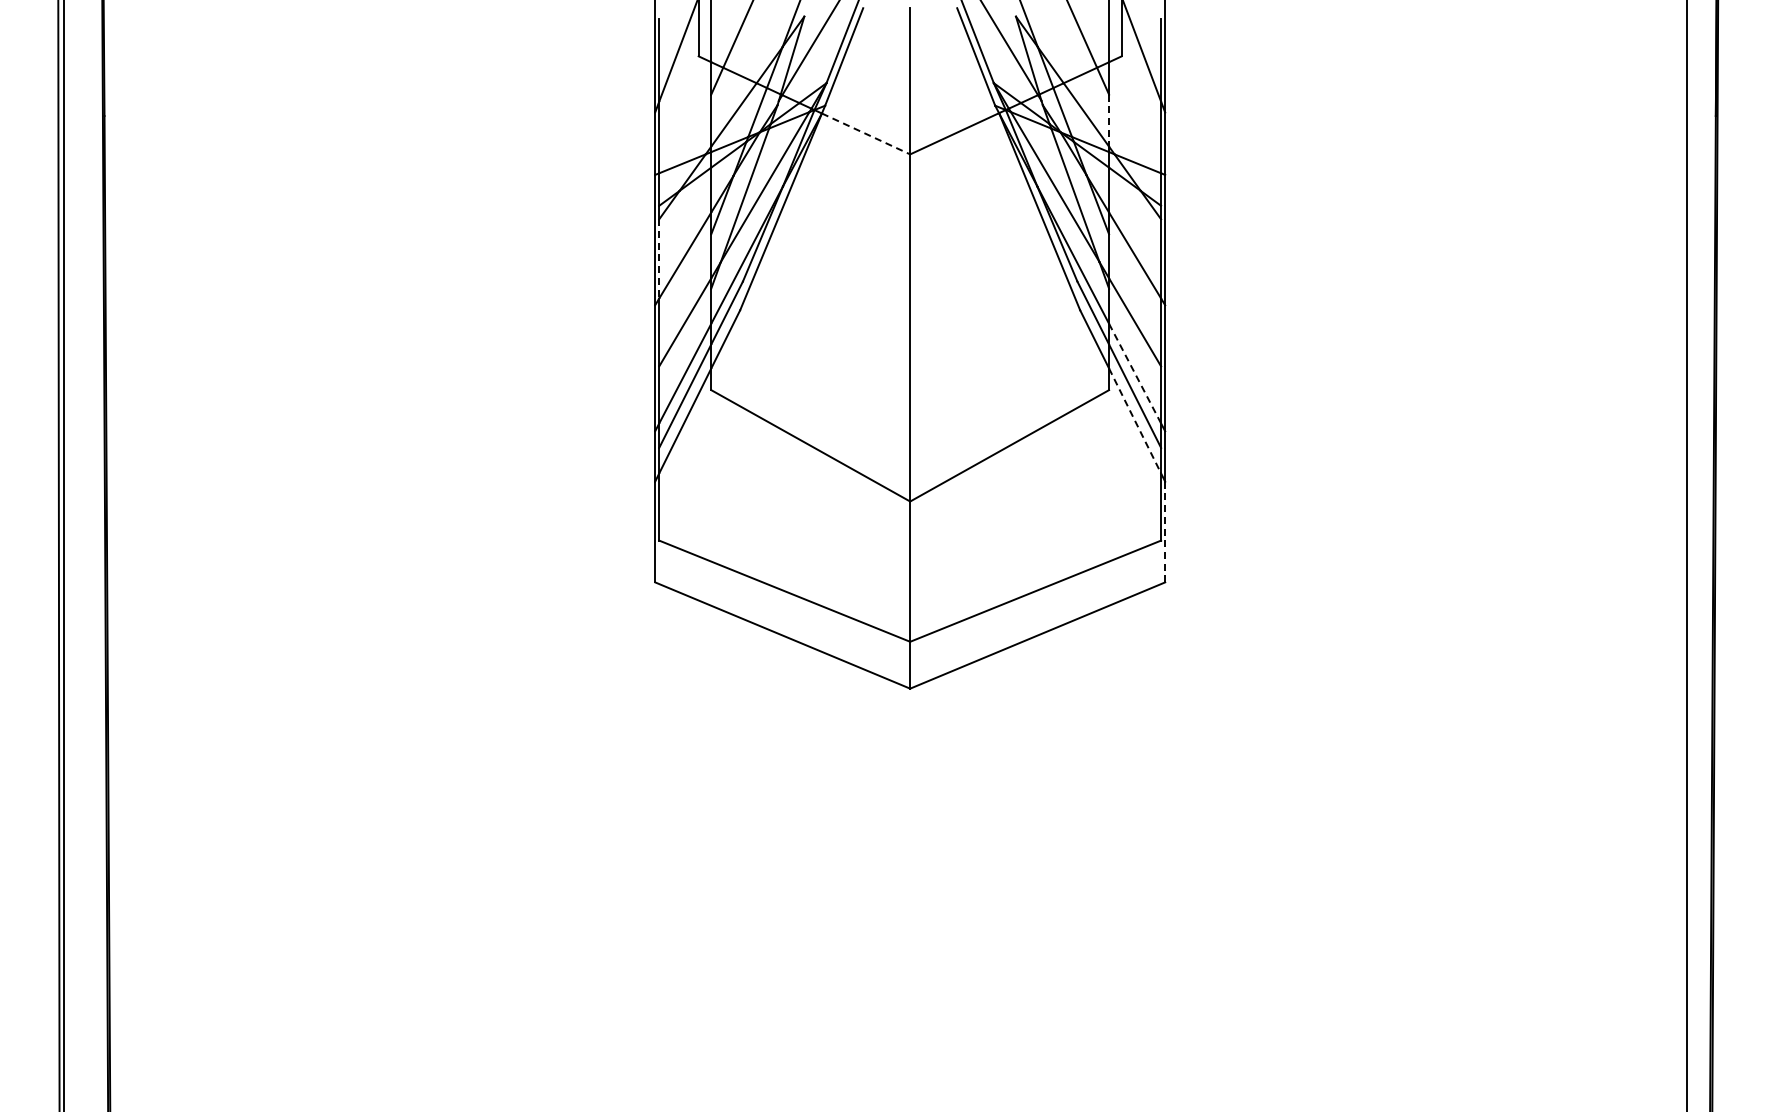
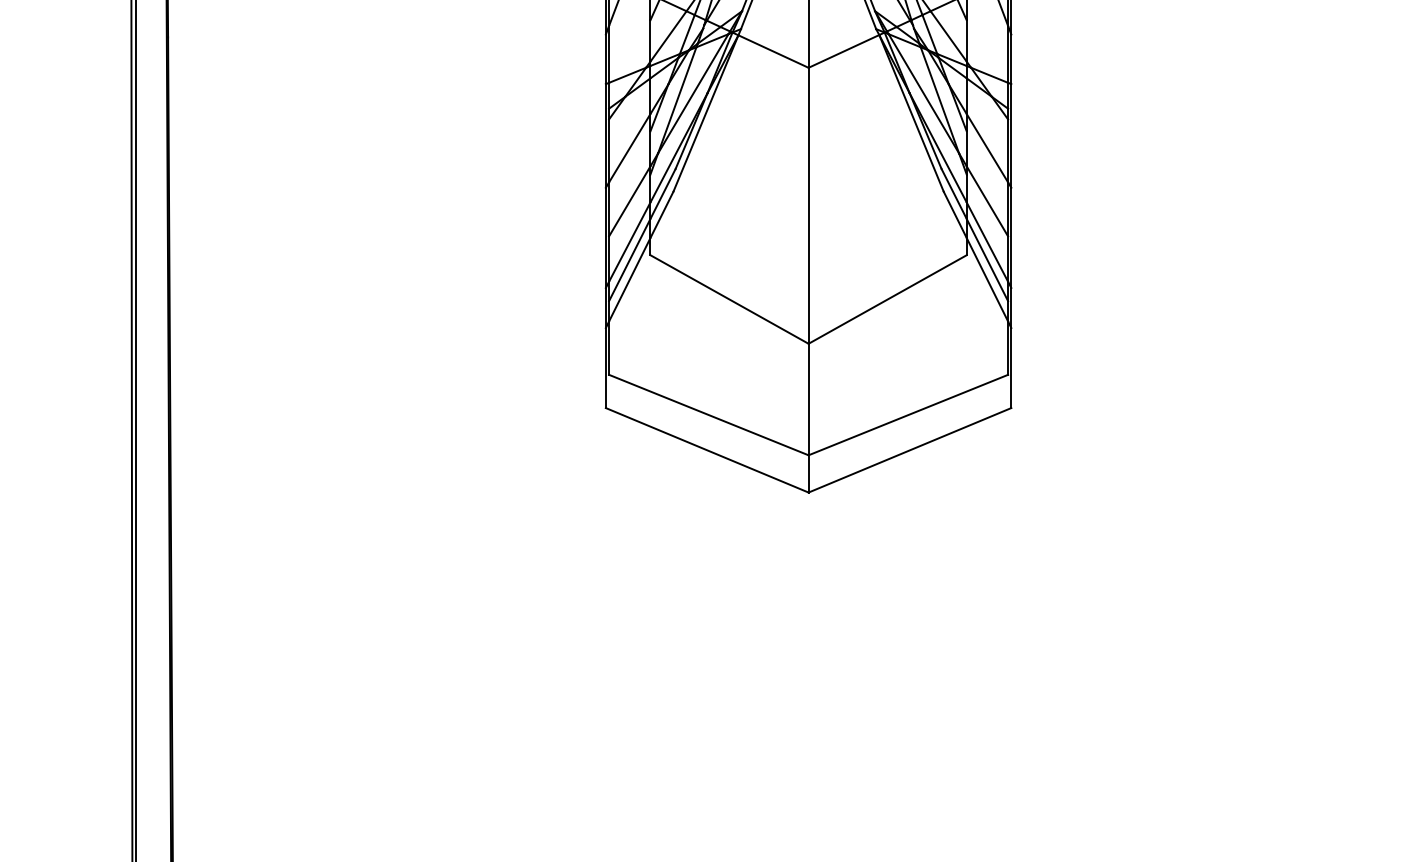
line: (1109, 121) -> (967, 41), dashed -> solid
line: (866, 133) -> (773, 51), dashed -> solid
line: (659, 258) -> (609, 150), dashed -> solid
line: (1135, 374) -> (987, 242), dashed -> solid
line: (1135, 420) -> (987, 279), dashed -> solid
line: (1165, 531) -> (1011, 367), dashed -> solid

